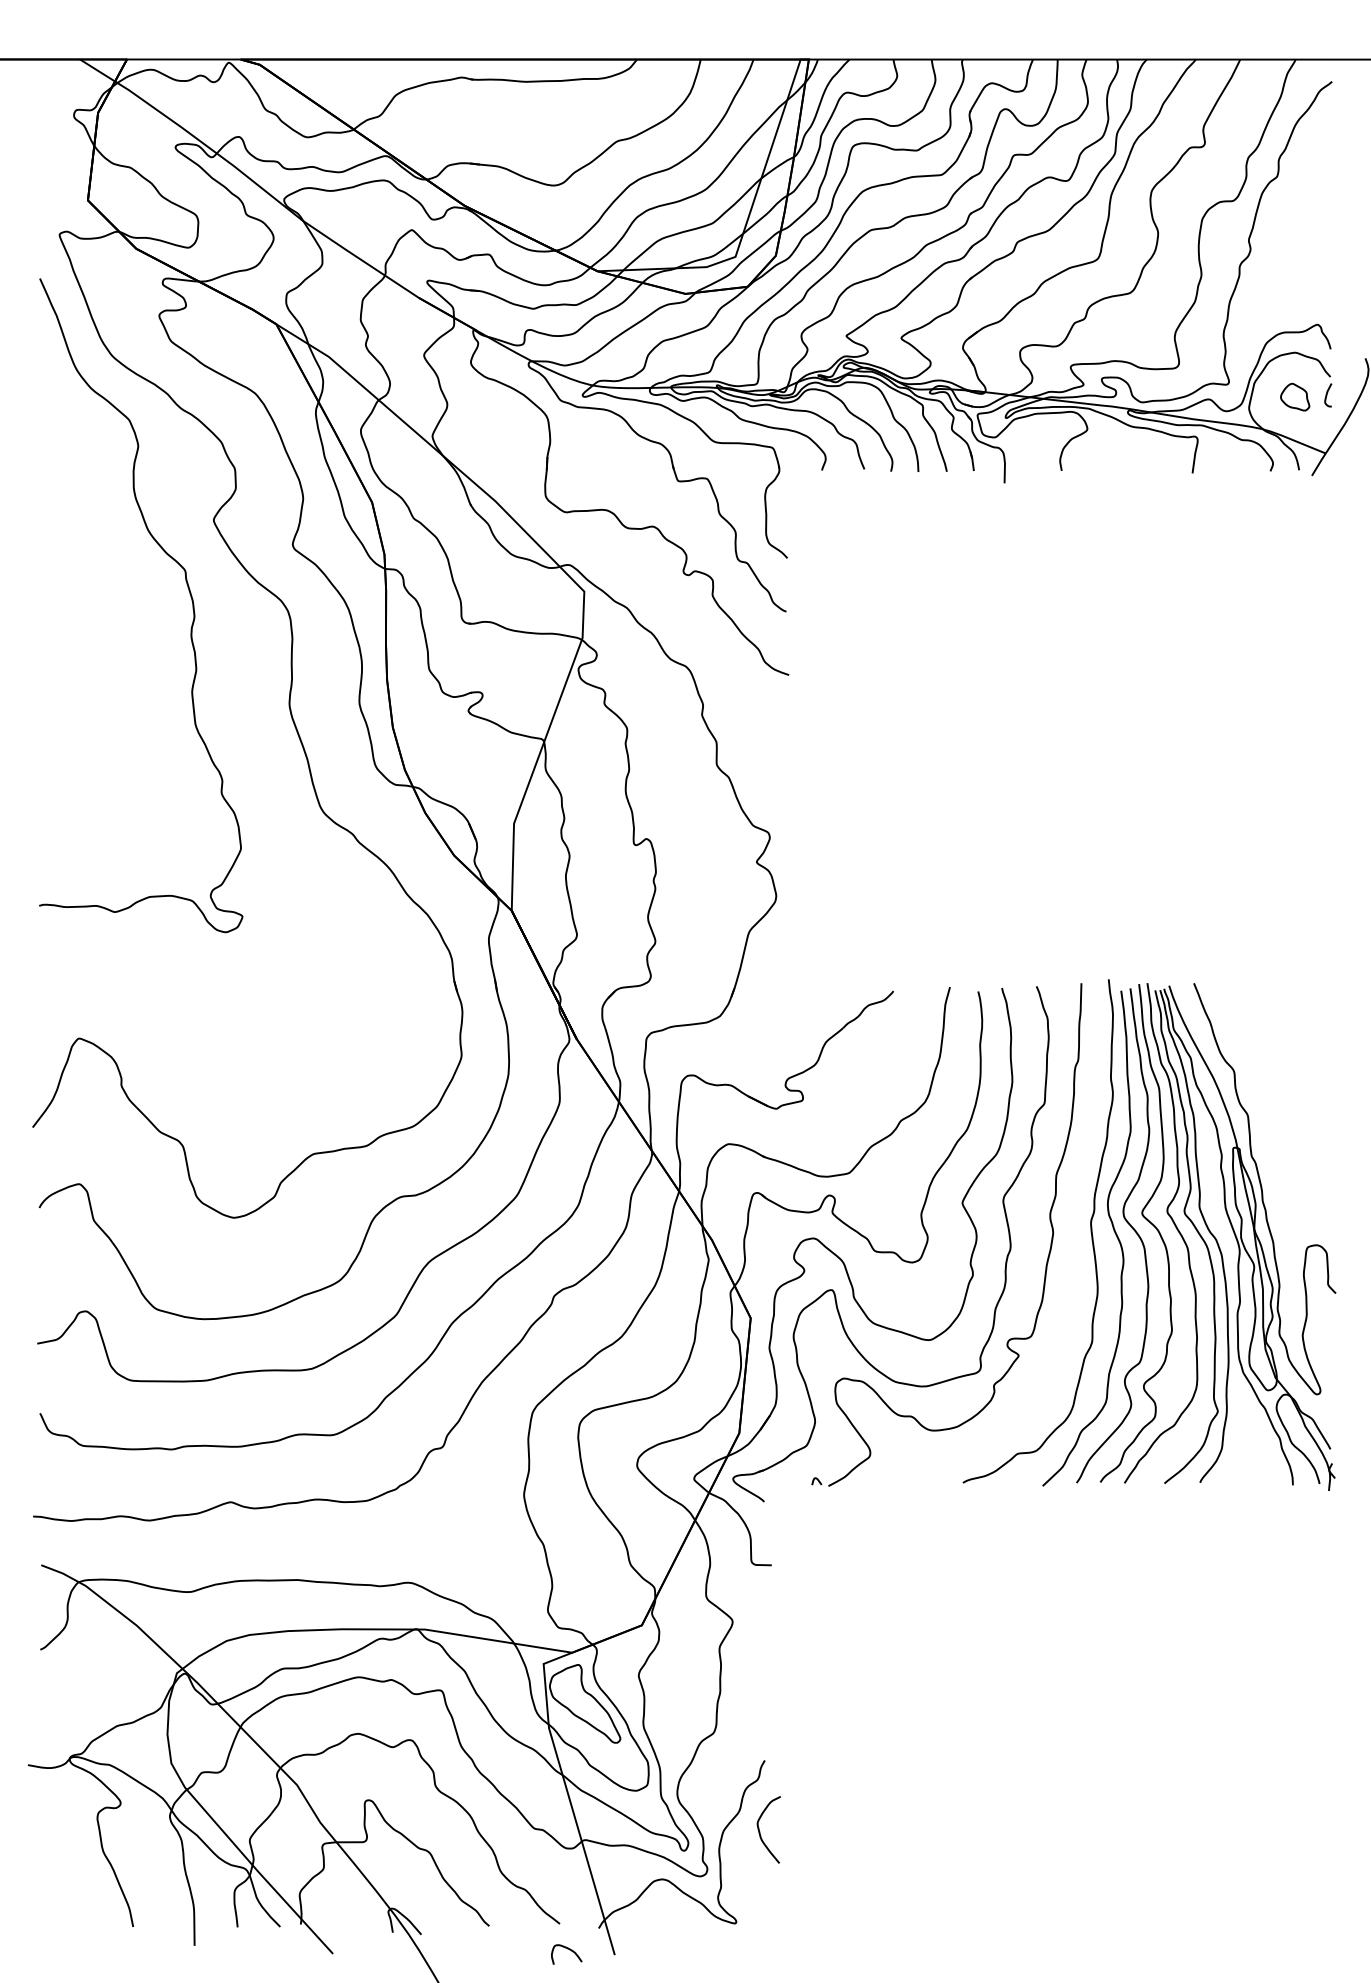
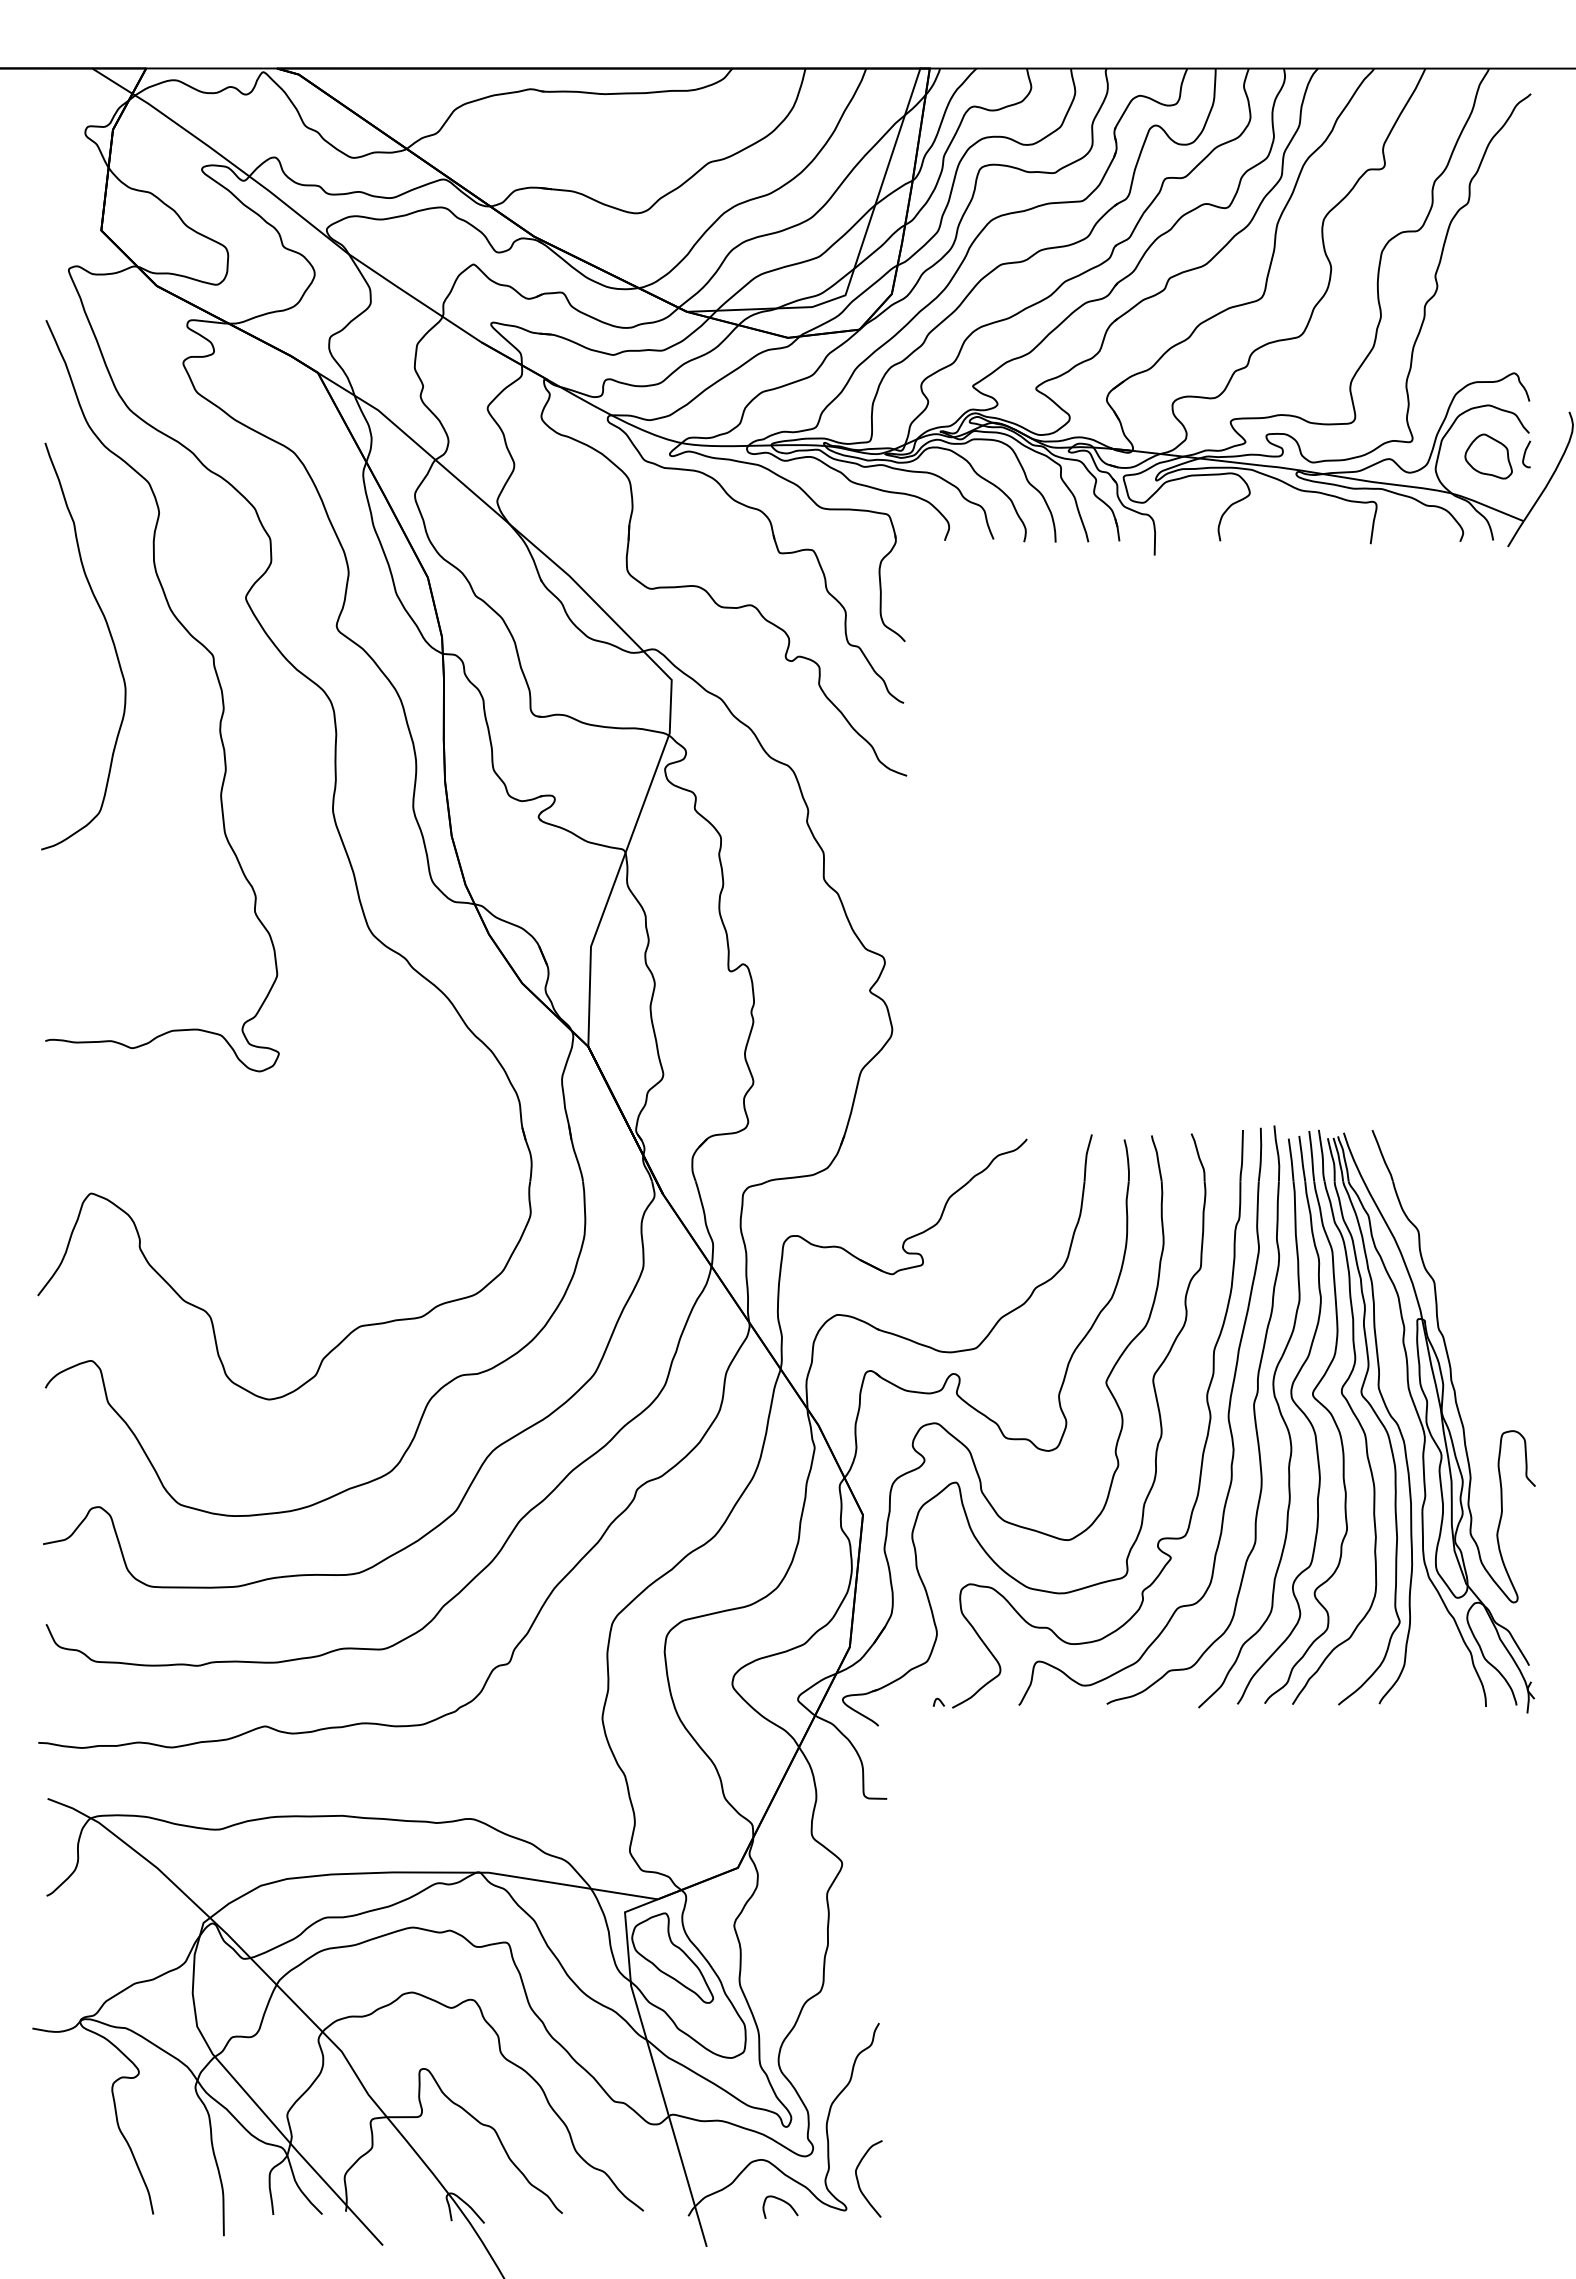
part: (1295, 397) -> (1488, 456), size x1.43
curve: (95, 554) -> (110, 637), added
part: (1067, 1232) -> (1227, 1416), added
curve: (759, 1830) -> (858, 2179), moved
curve: (568, 1949) -> (782, 2201), moved

